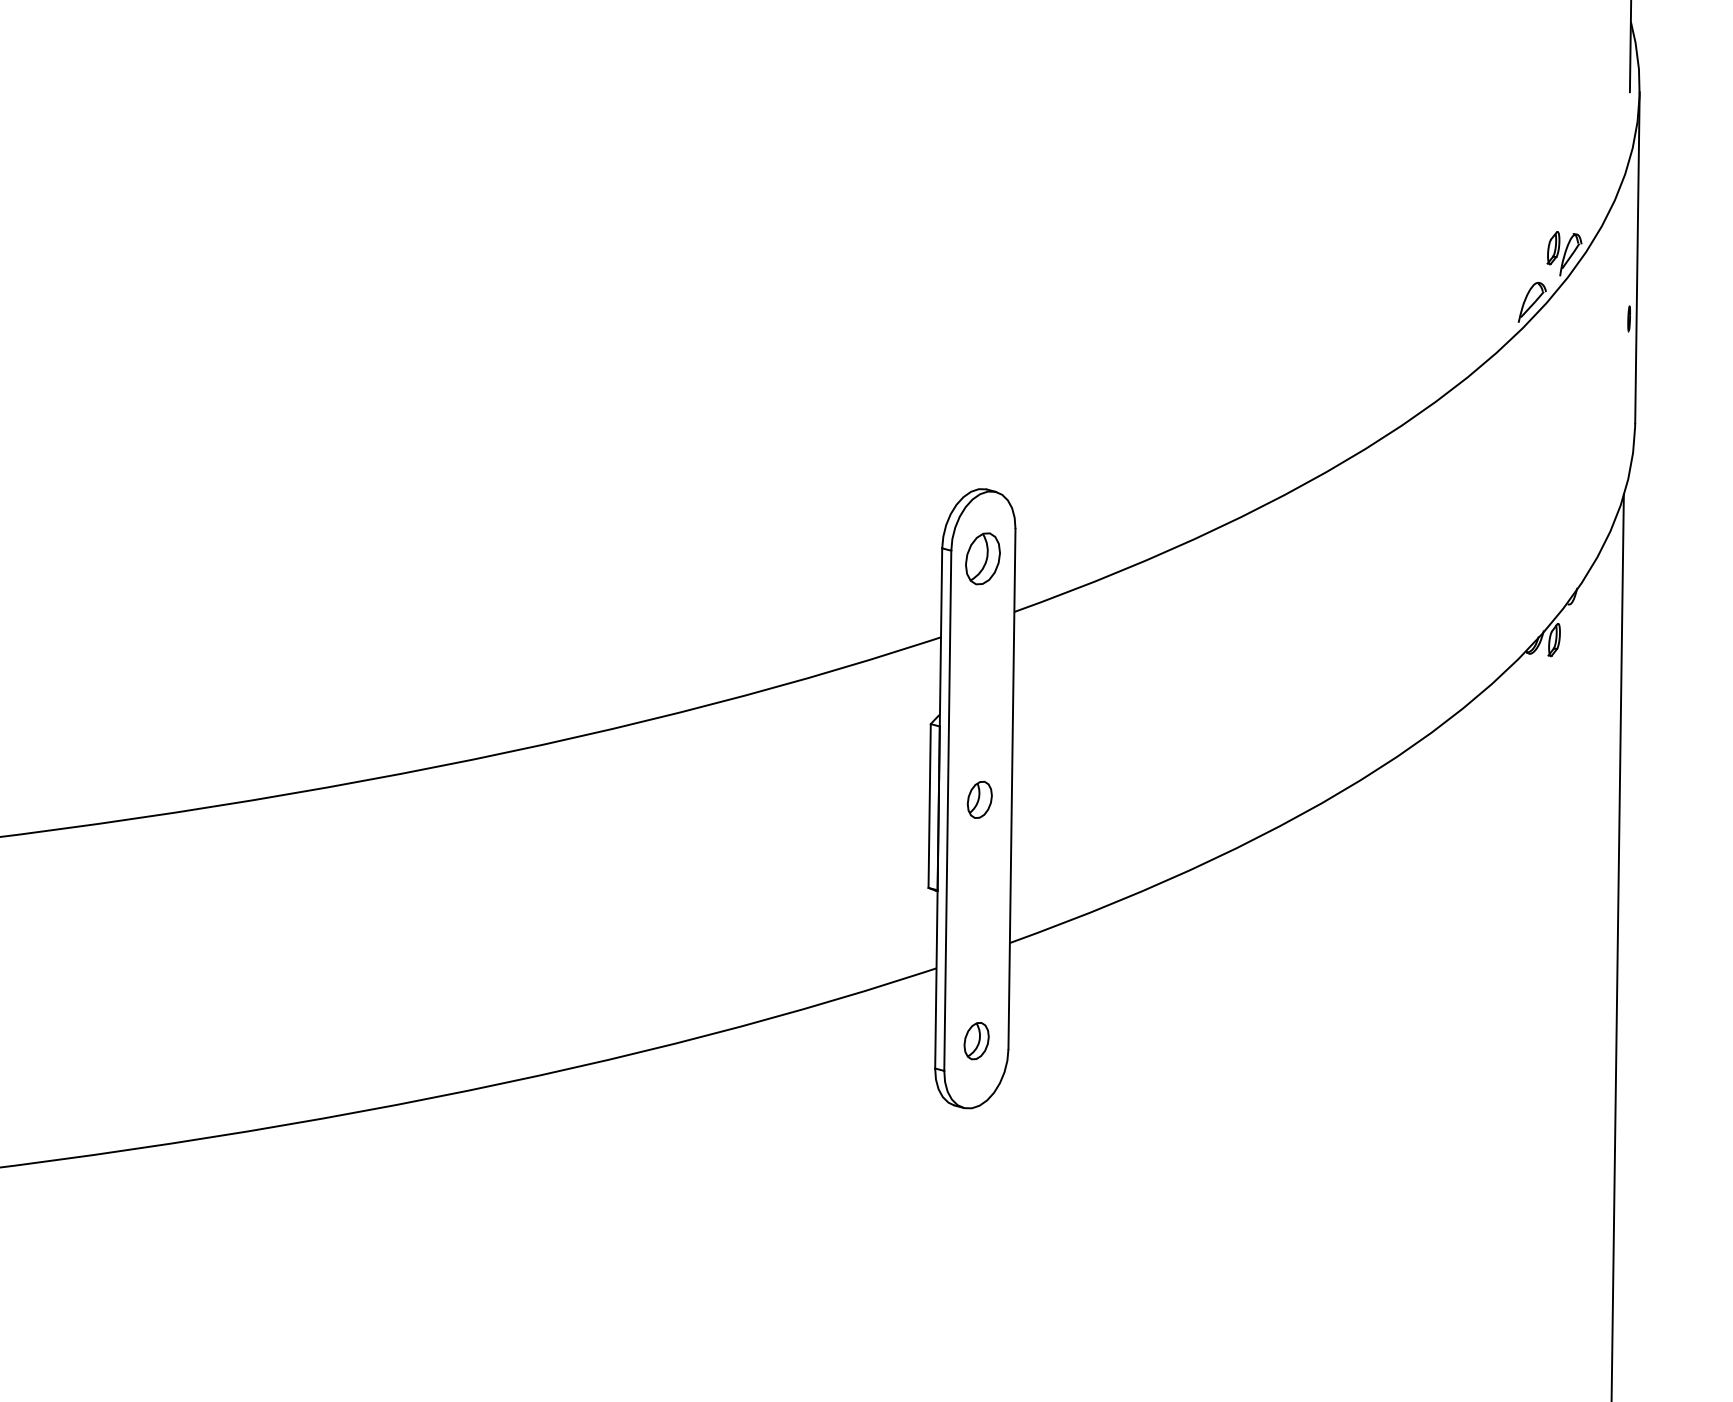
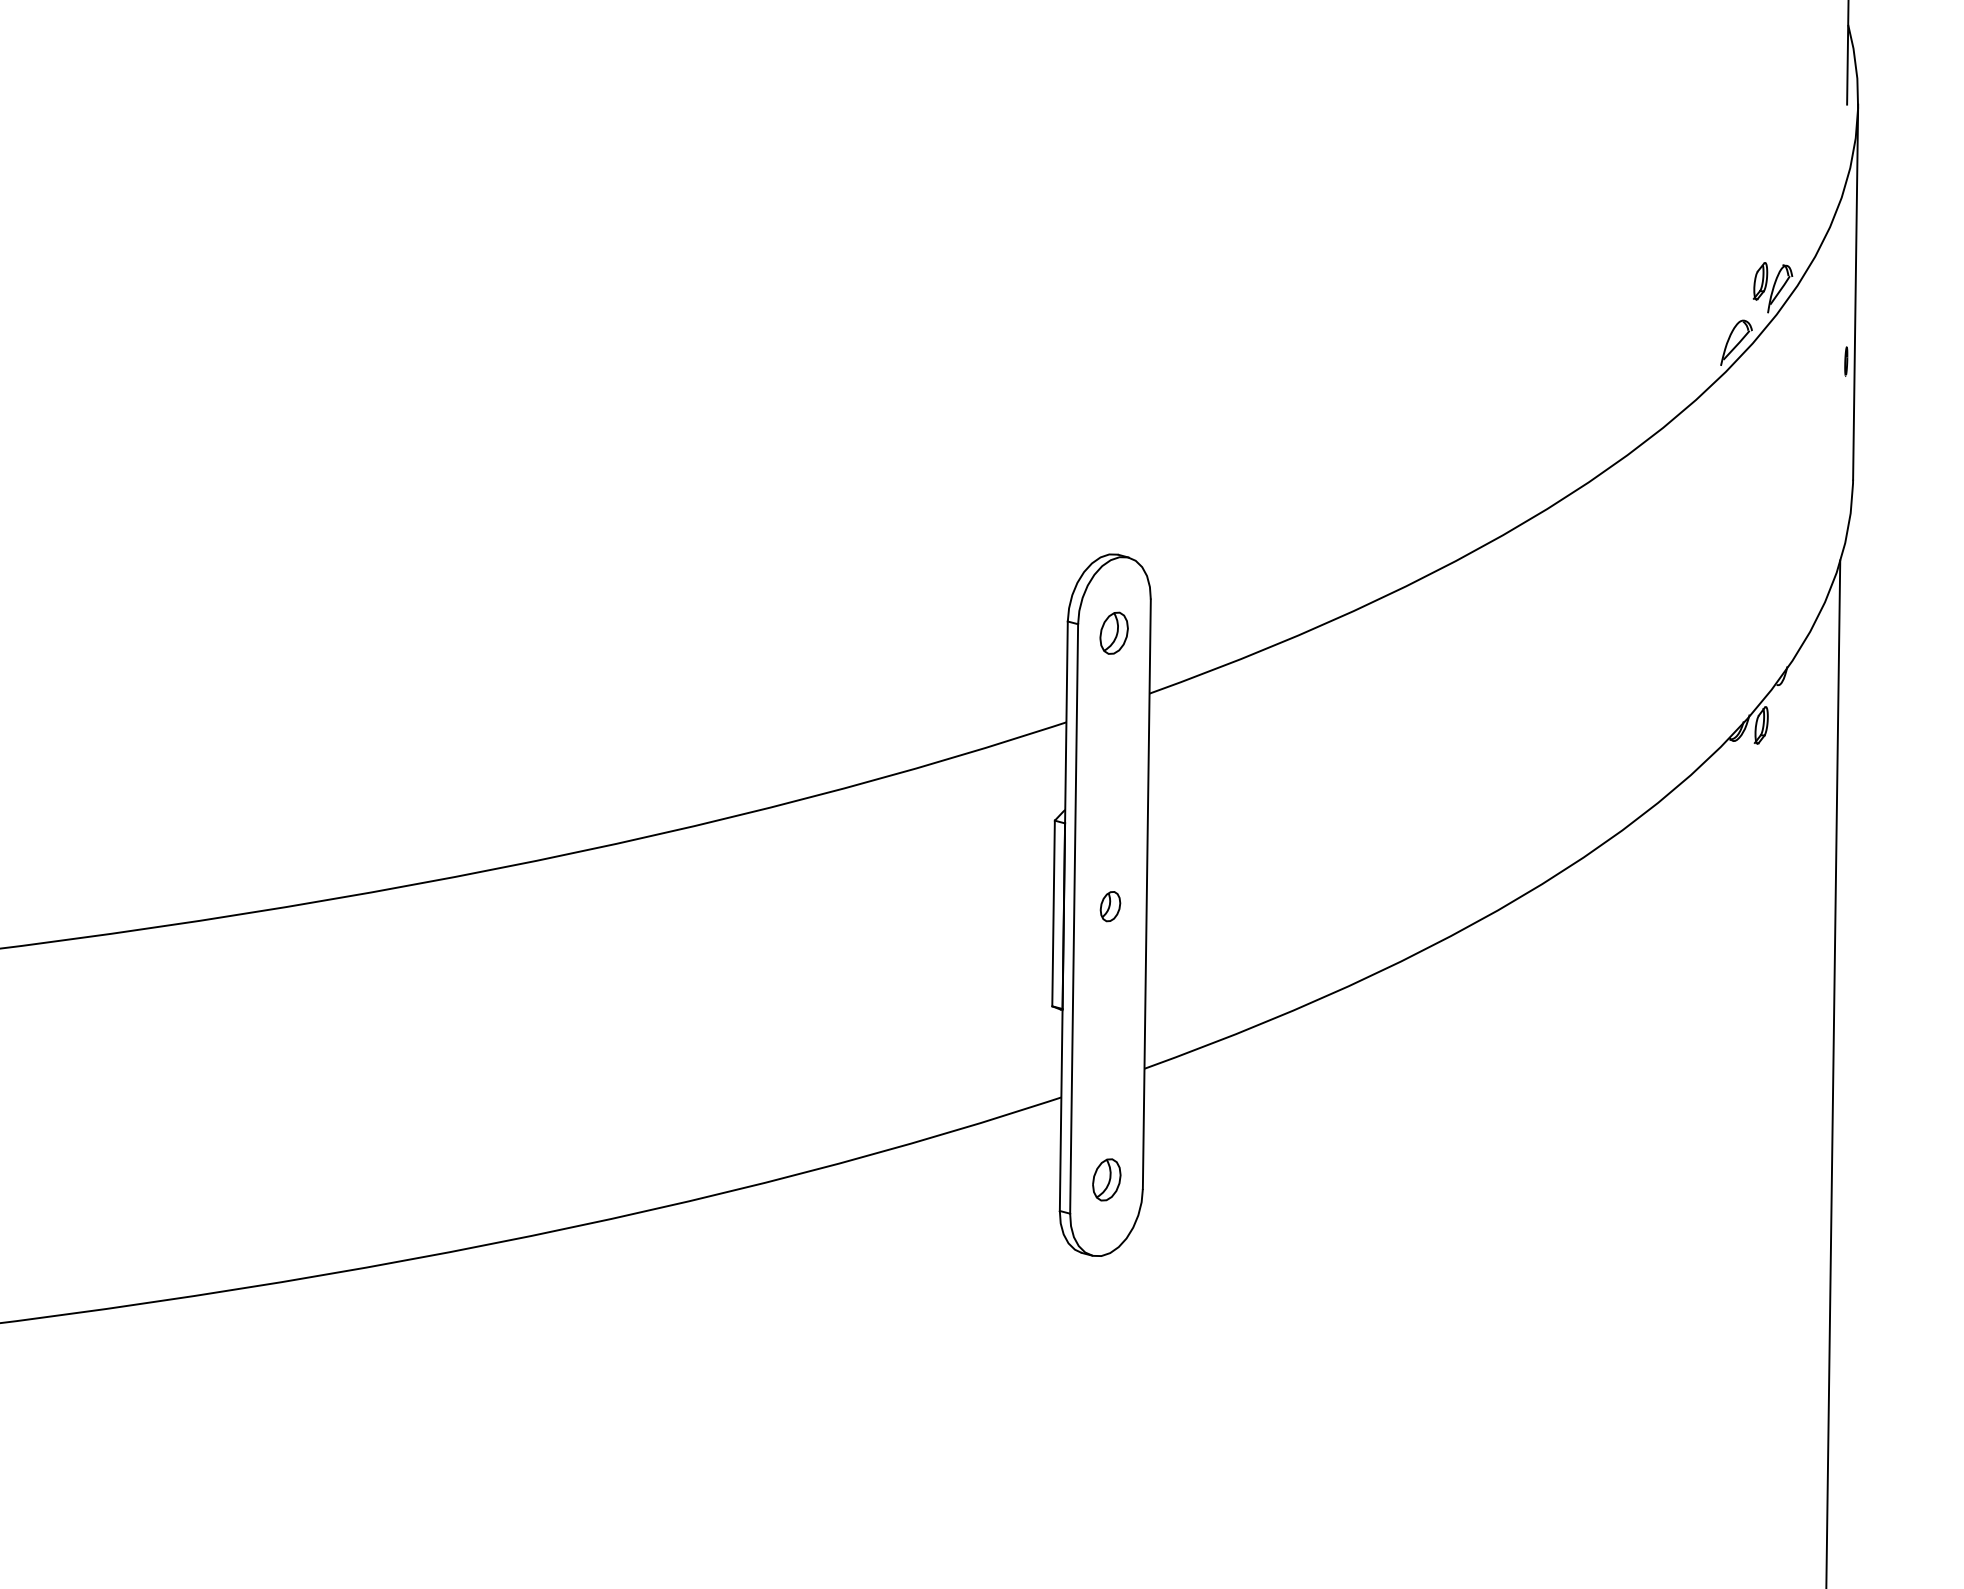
part: (983, 558) -> (1114, 633), size x0.71
part: (979, 799) -> (1110, 906), size x0.71

